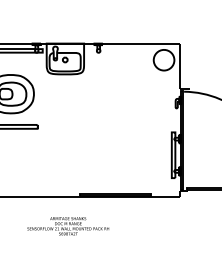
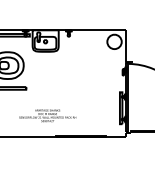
text: (68, 225) -> (47, 115), moved

